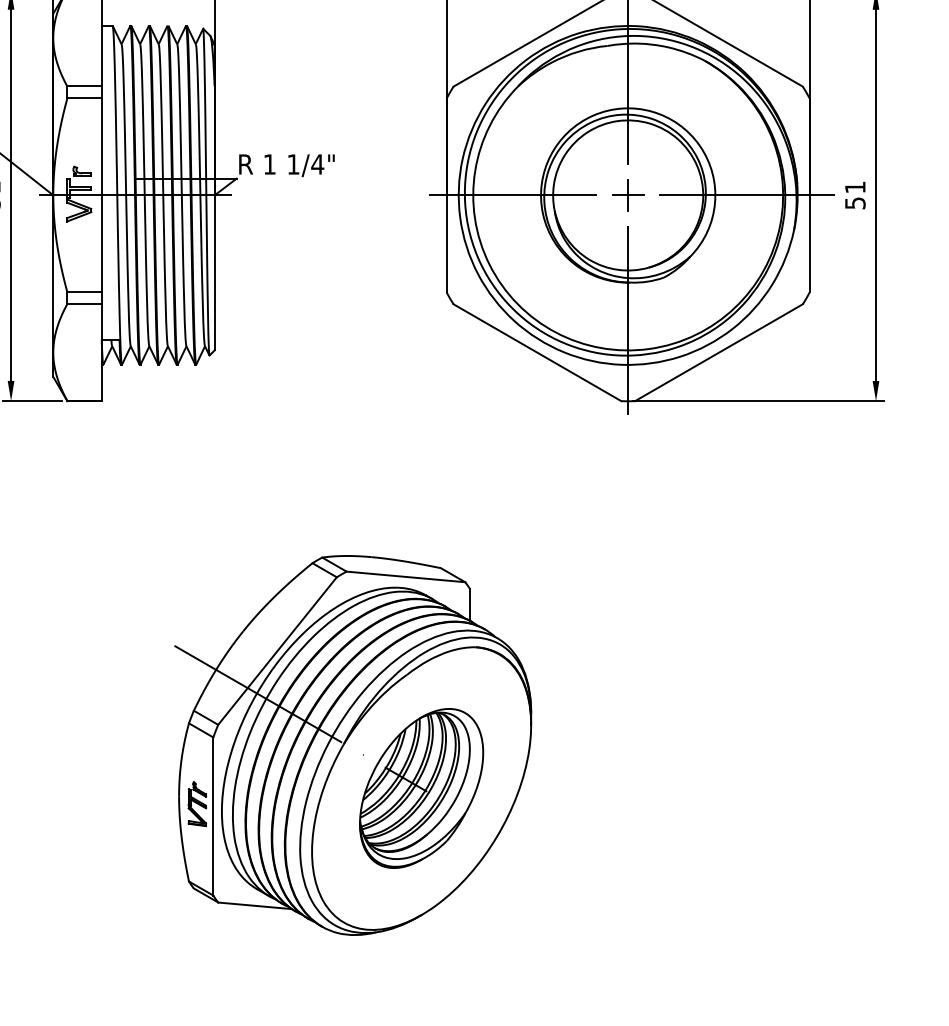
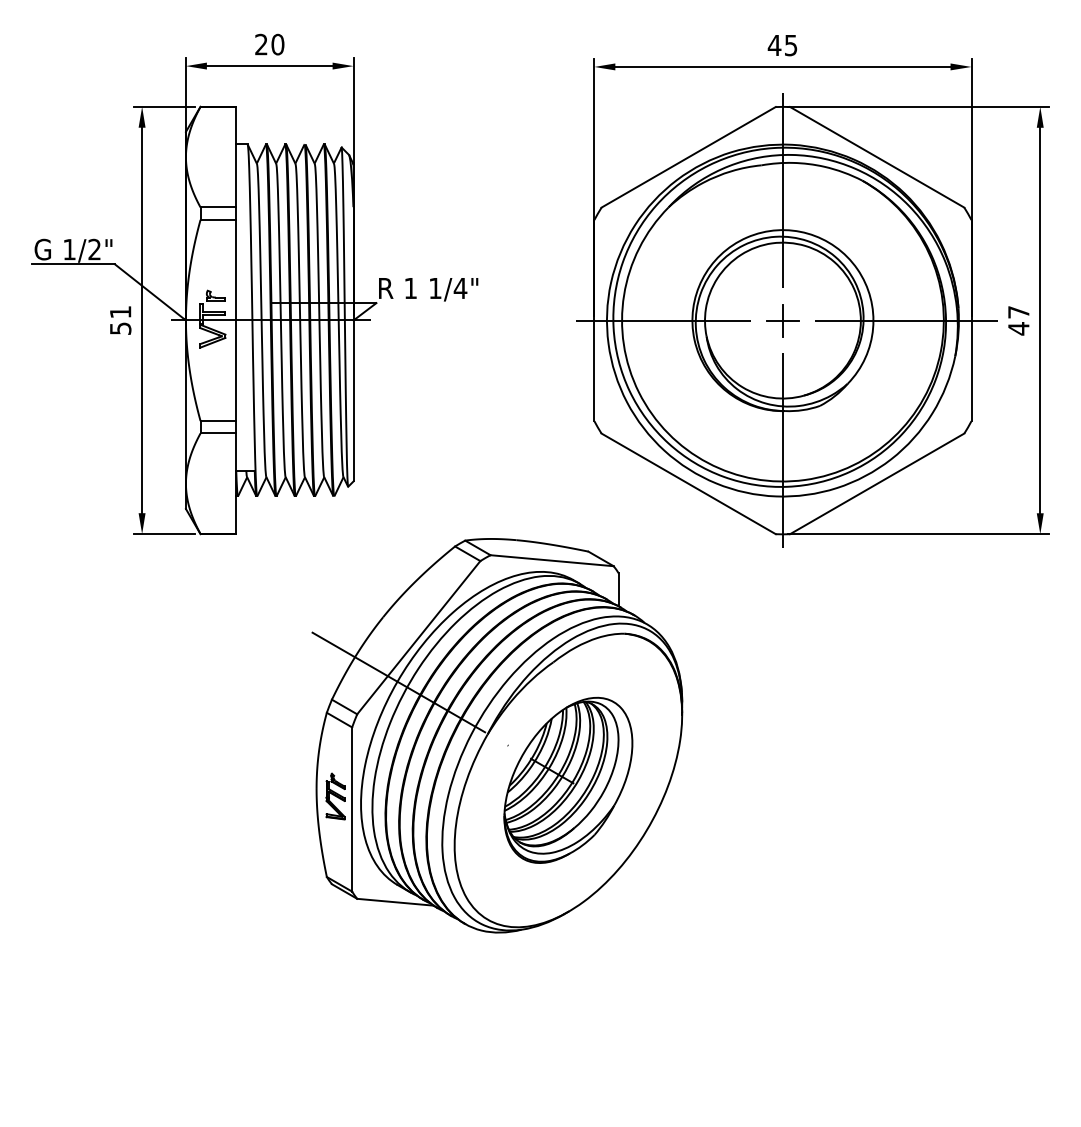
text: (855, 195) -> (1018, 320), 51 -> 47
part: (353, 745) -> (497, 735), moved

